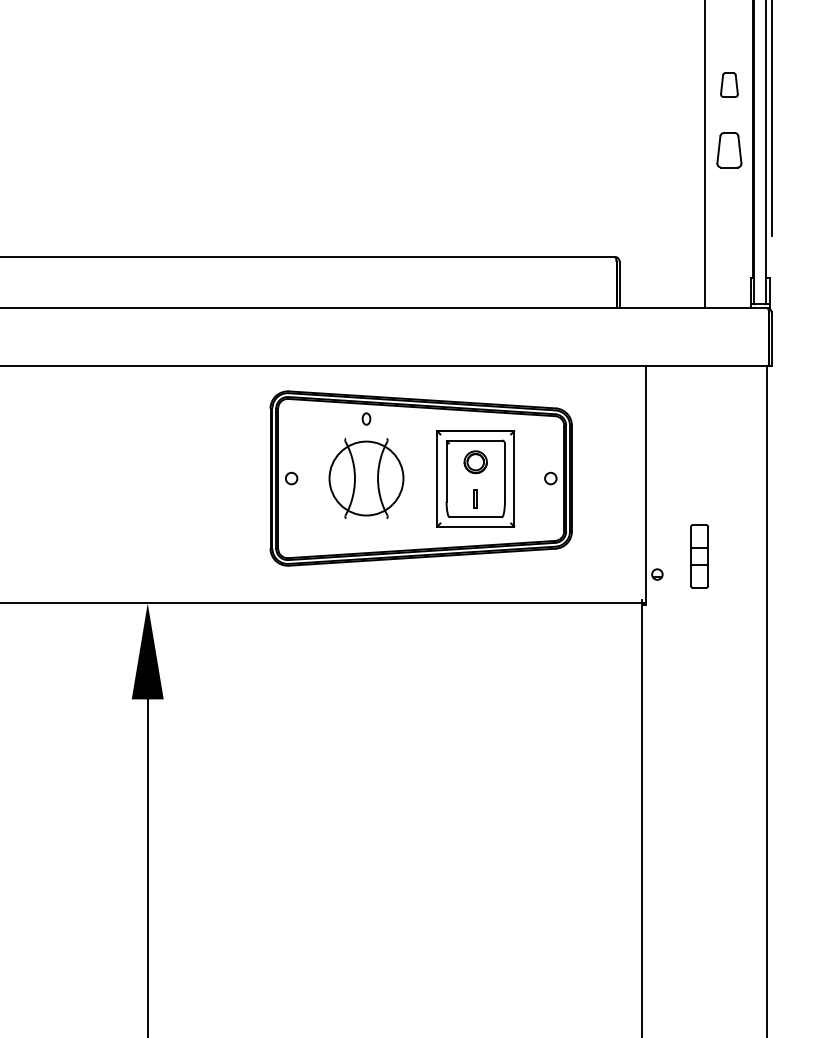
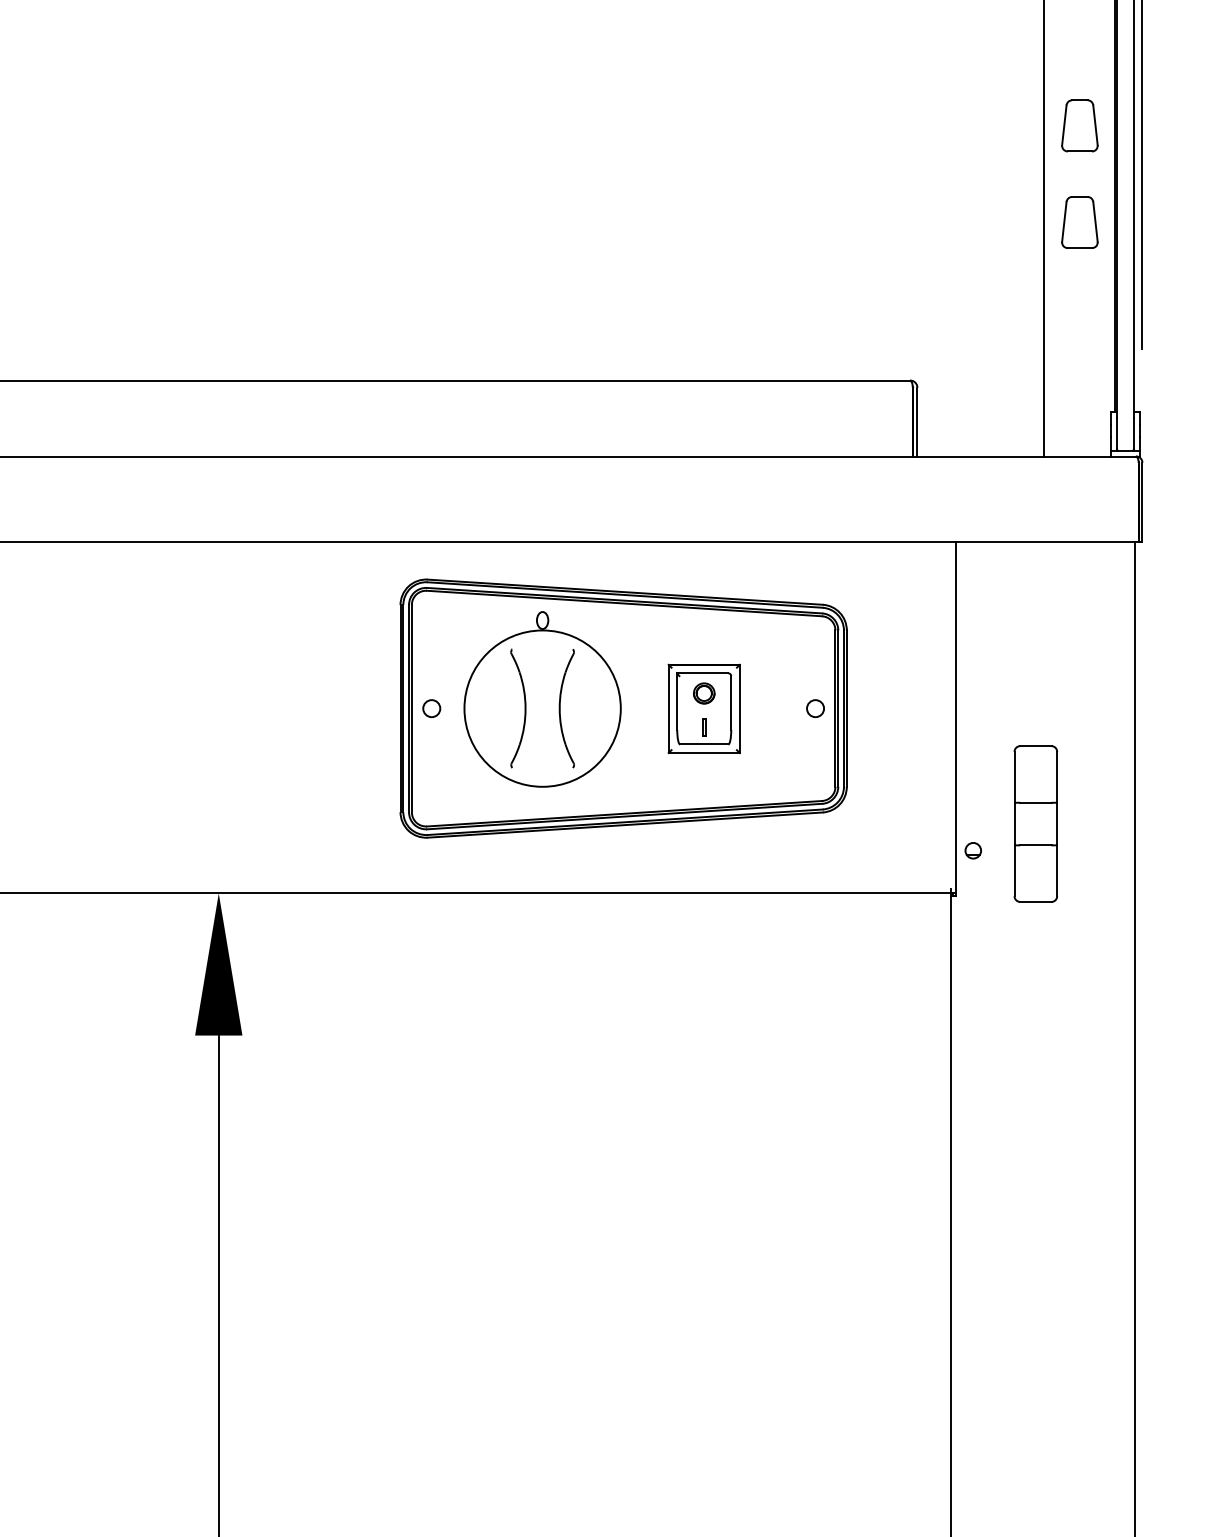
part: (729, 84) -> (1080, 125), size x1.43
circle: (366, 478) -> (542, 708), size x1.43
part: (475, 478) -> (704, 708), size x0.62
part: (699, 556) -> (1035, 824), size x1.67

